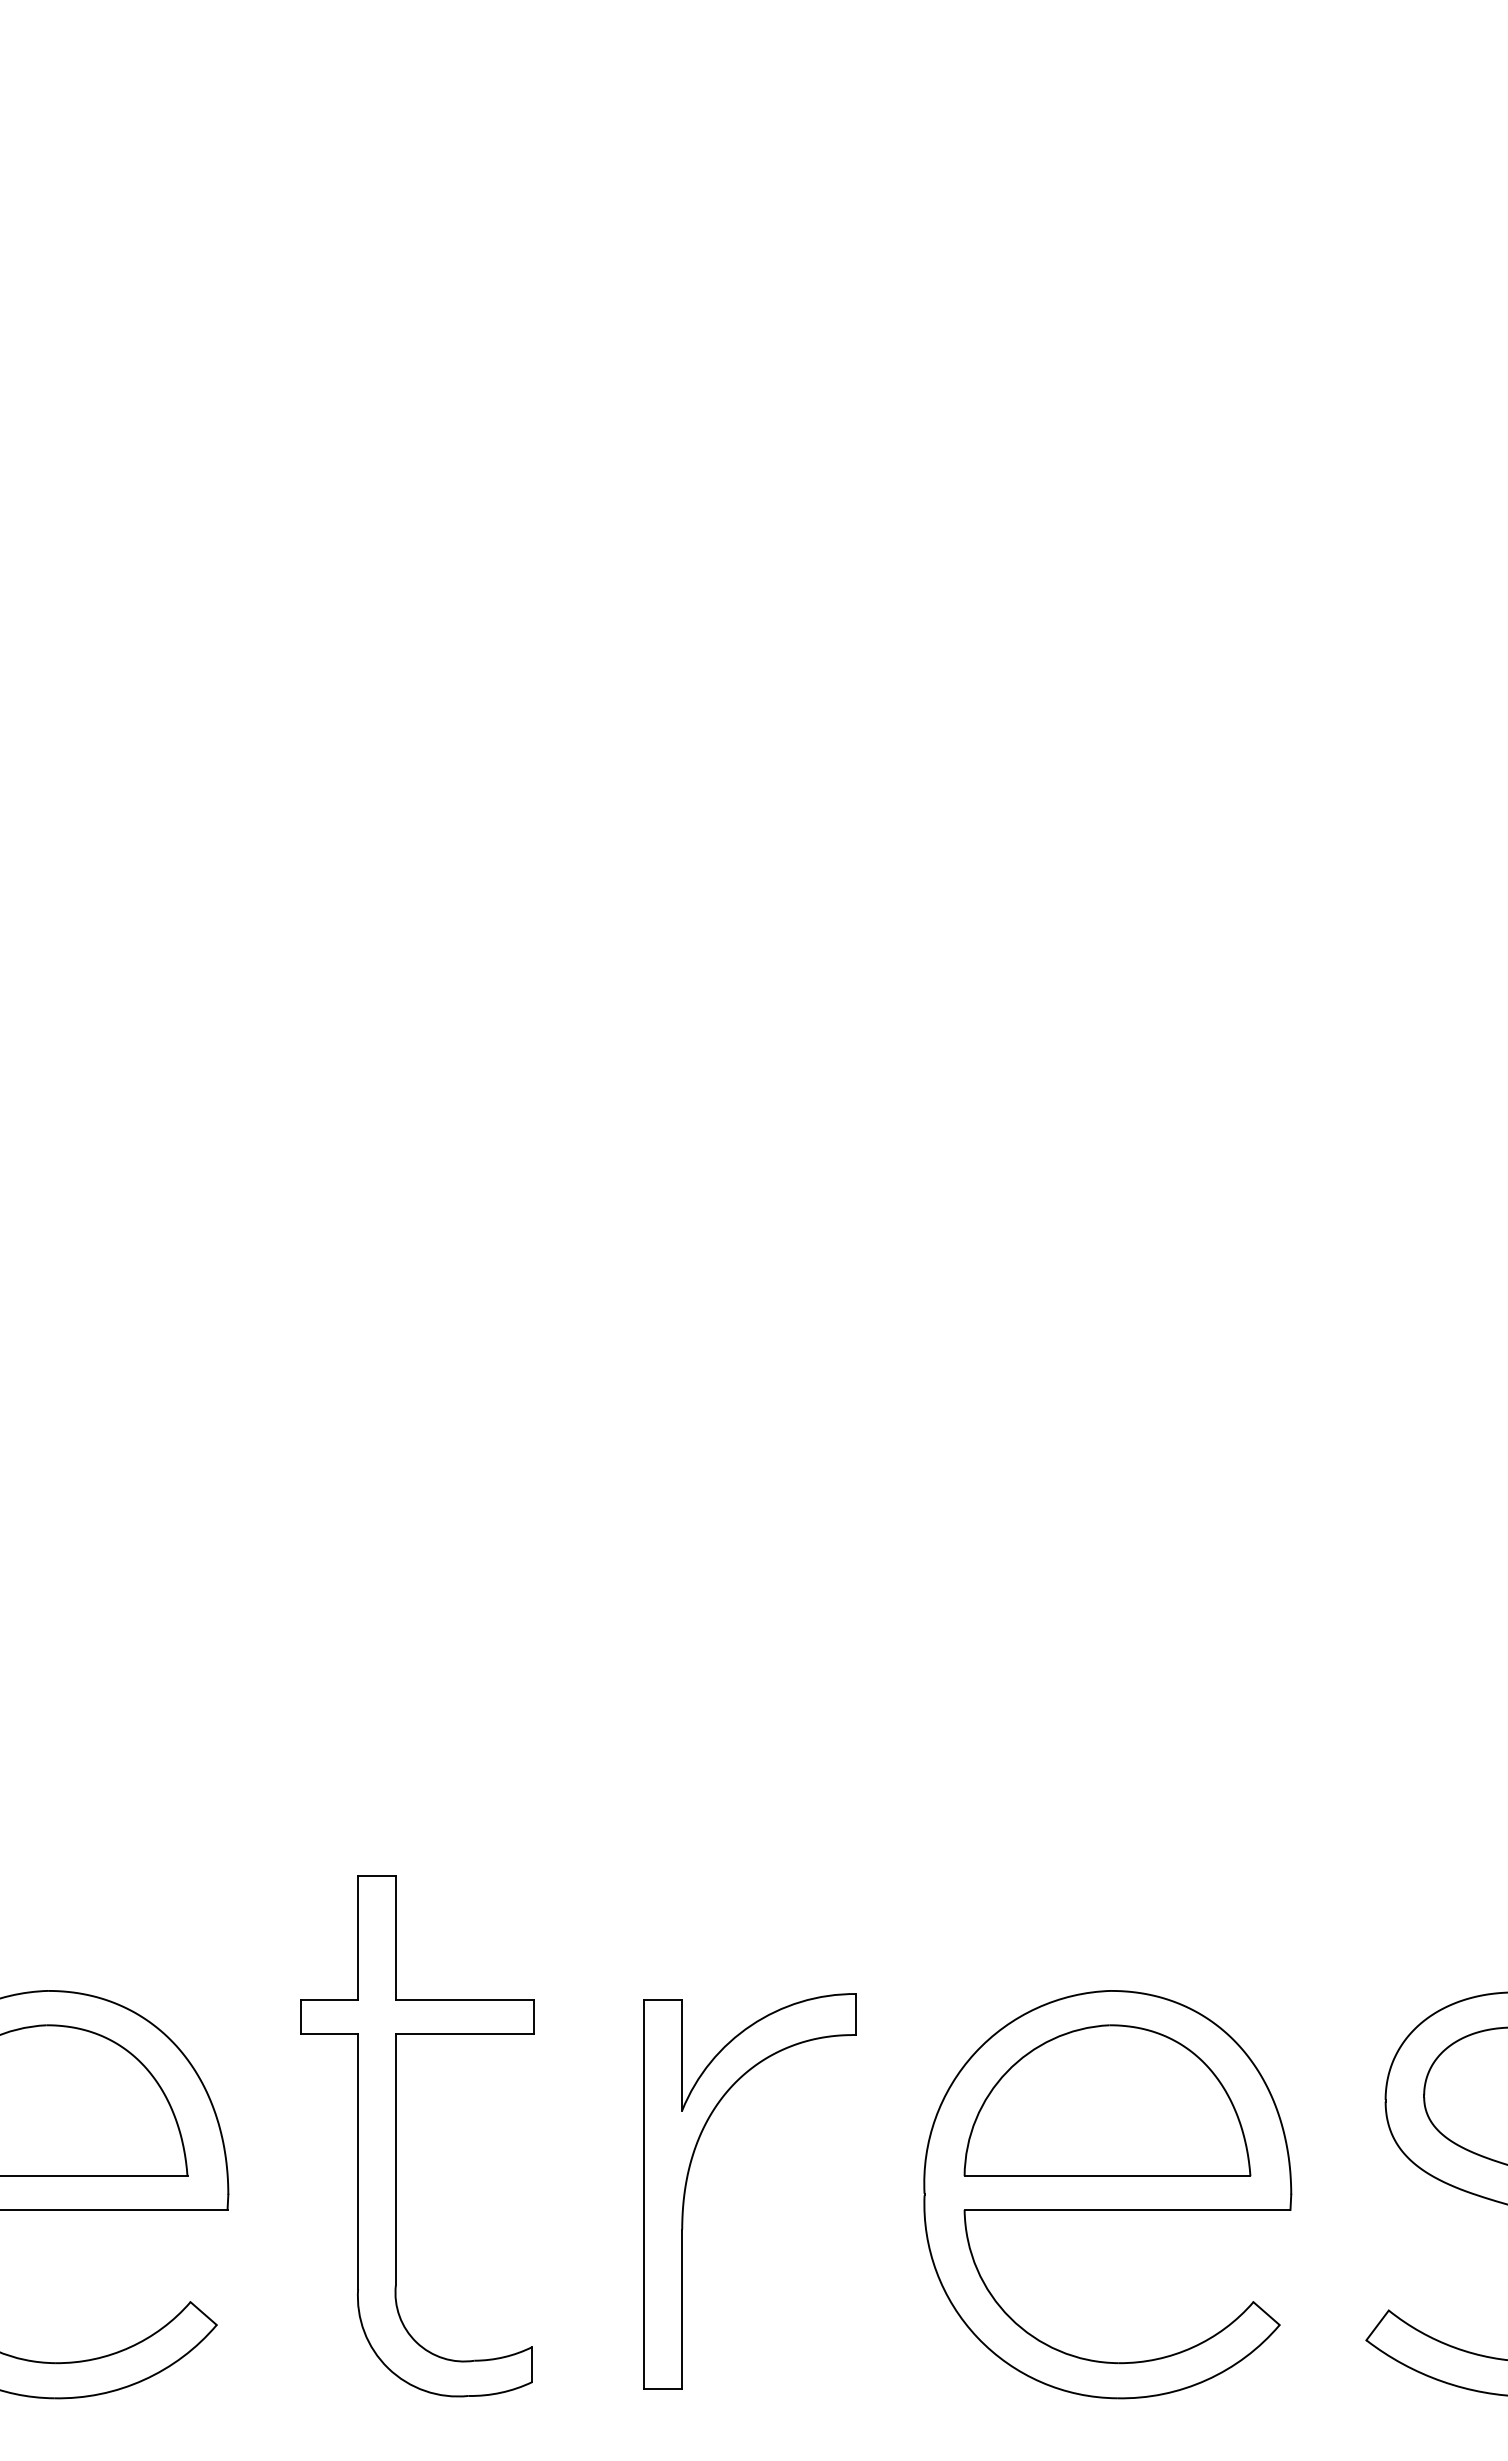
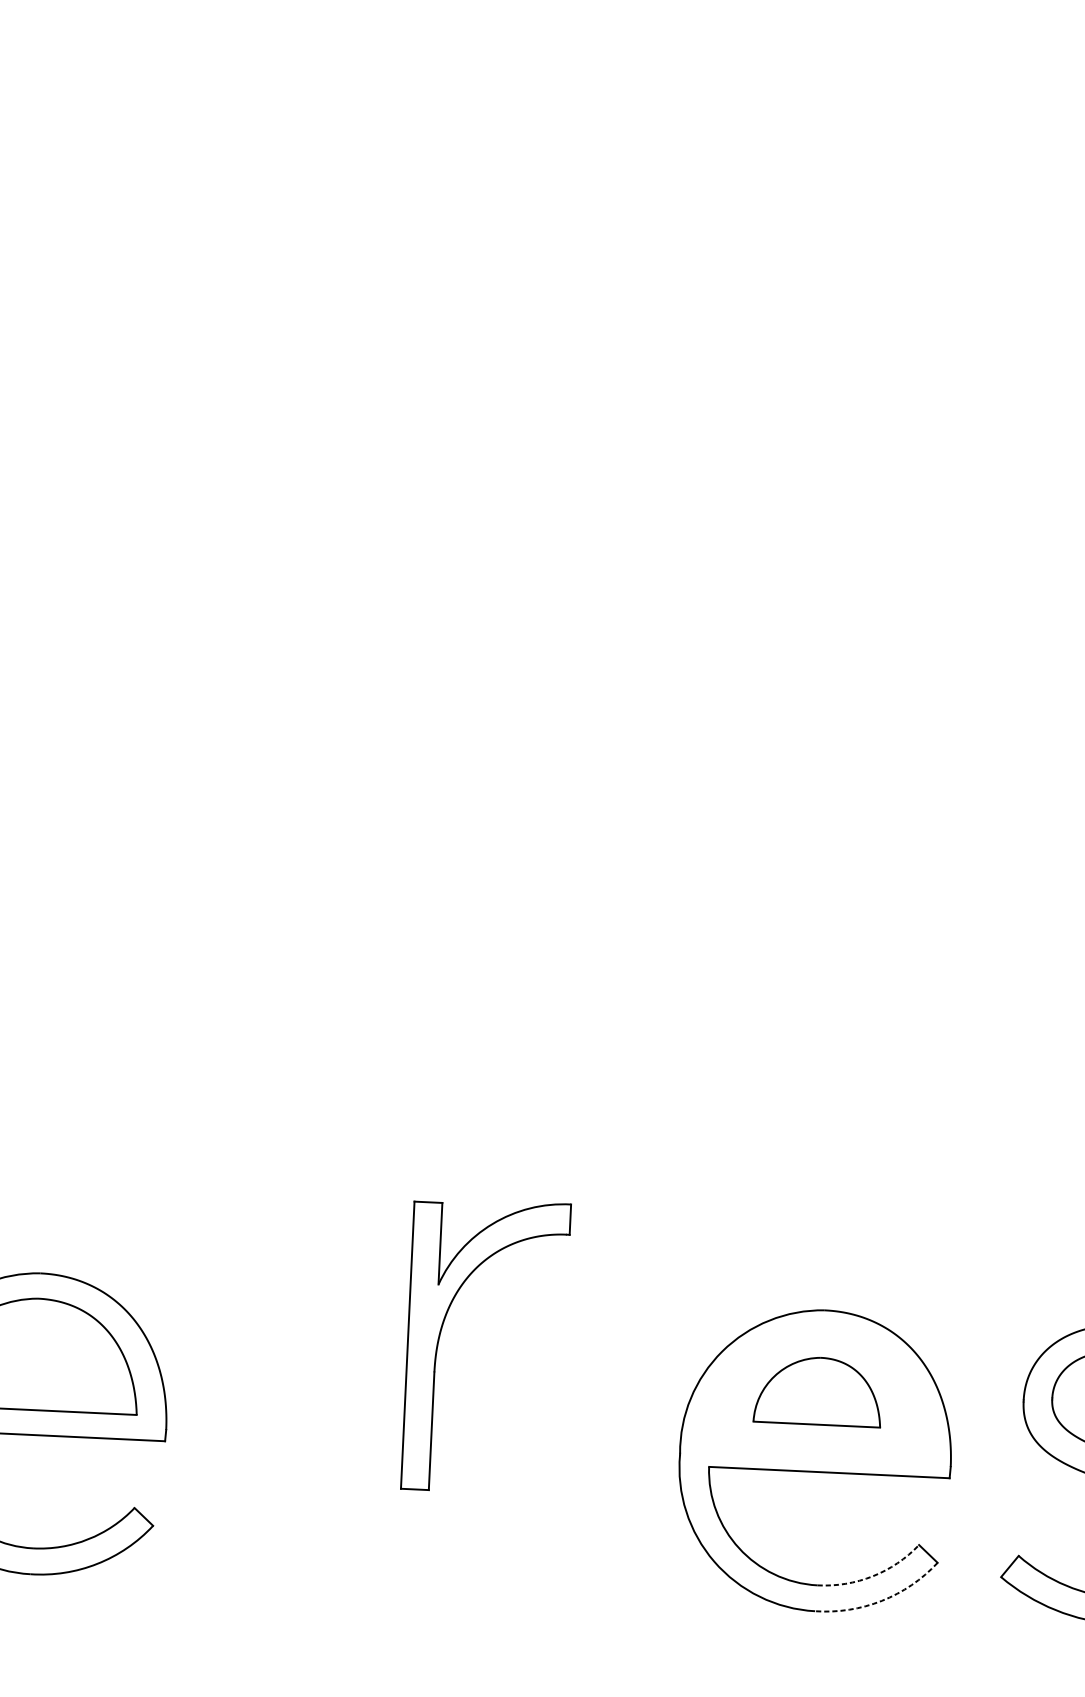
part: (1107, 2100) -> (818, 1391), size x0.6
part: (396, 2136) -> (292, 1392), removed
part: (688, 2177) -> (440, 1334), moved
arc: (1192, 2347) -> (872, 1576), solid -> dashed
arc: (1206, 2380) -> (881, 1601), solid -> dashed

